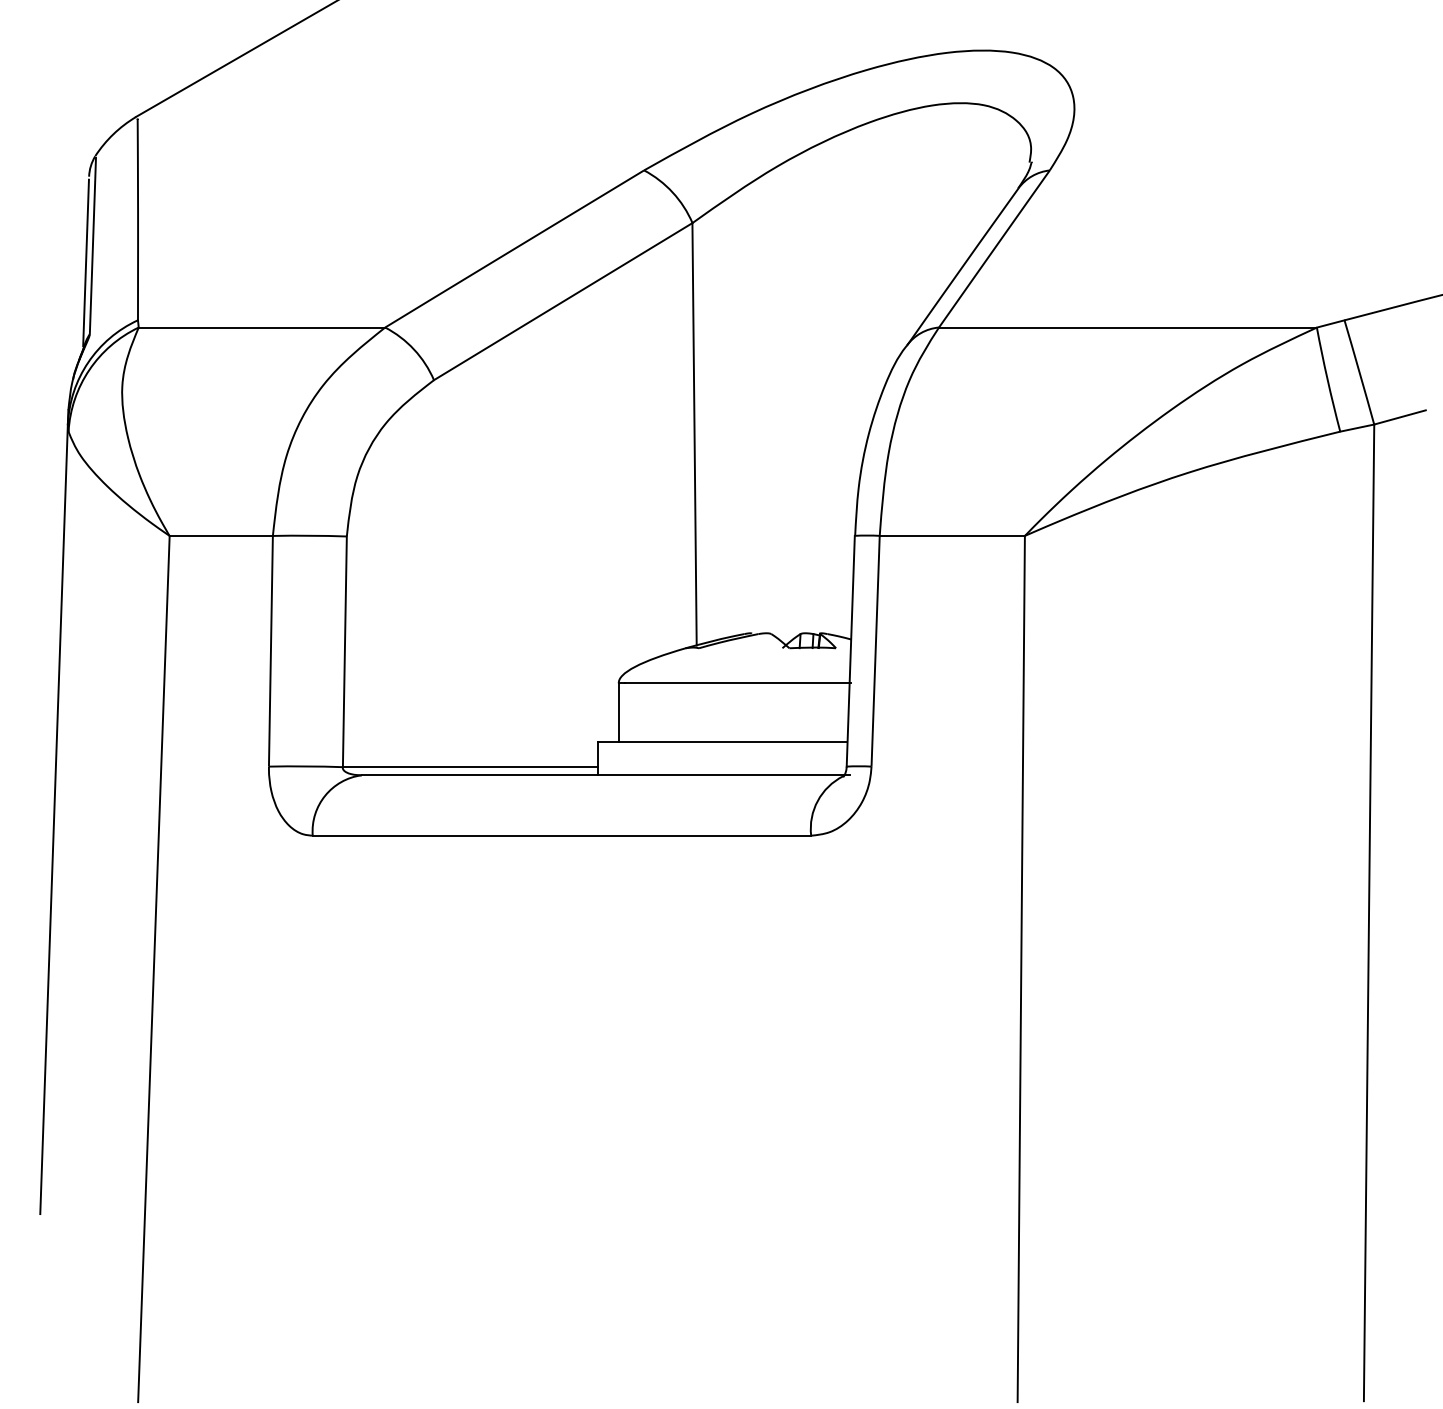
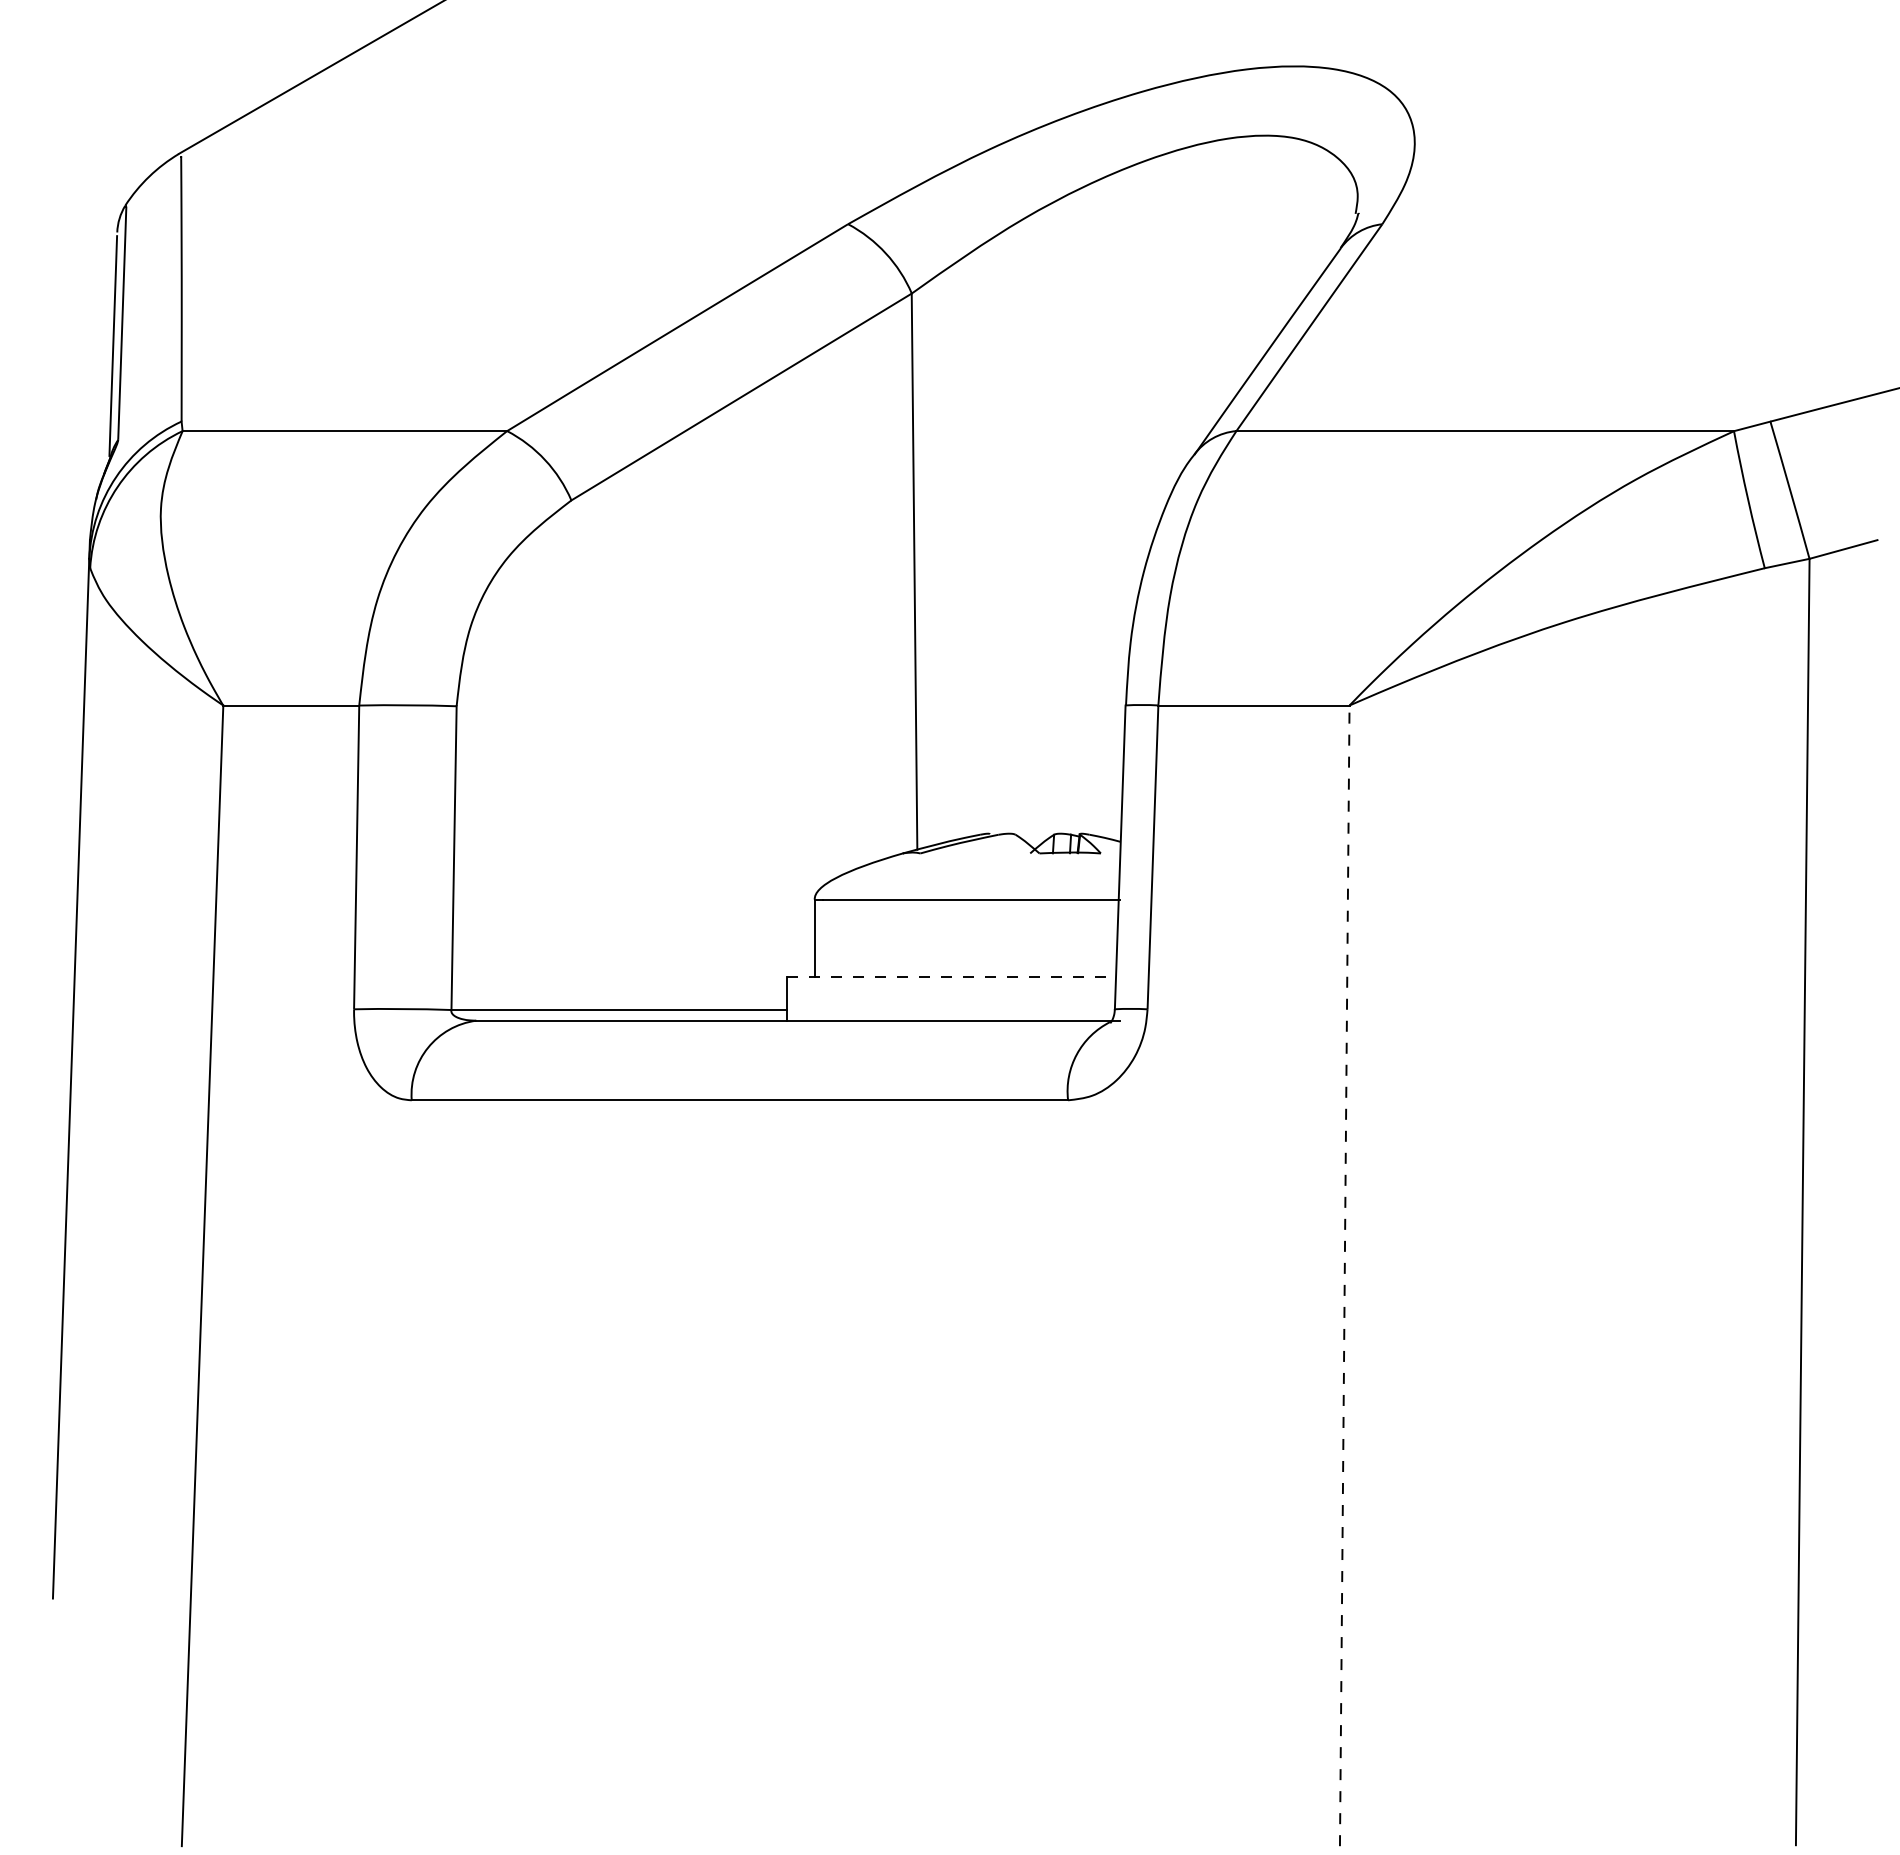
line: (722, 741) -> (951, 976), solid -> dashed
line: (1021, 968) -> (1344, 1275), solid -> dashed

